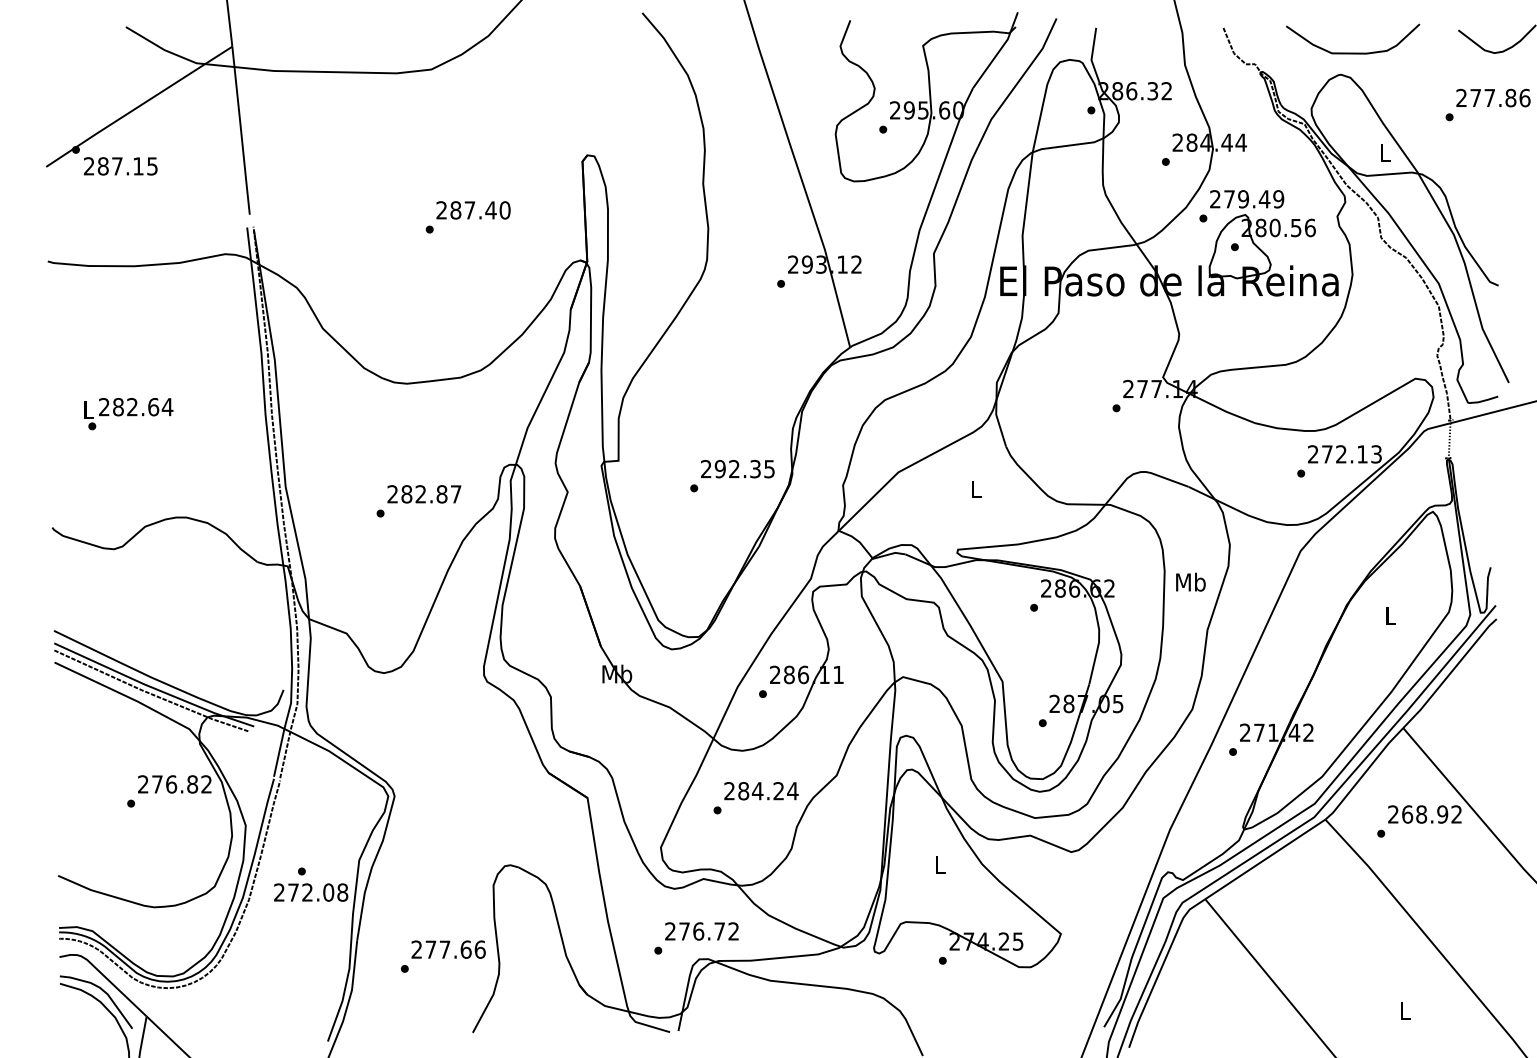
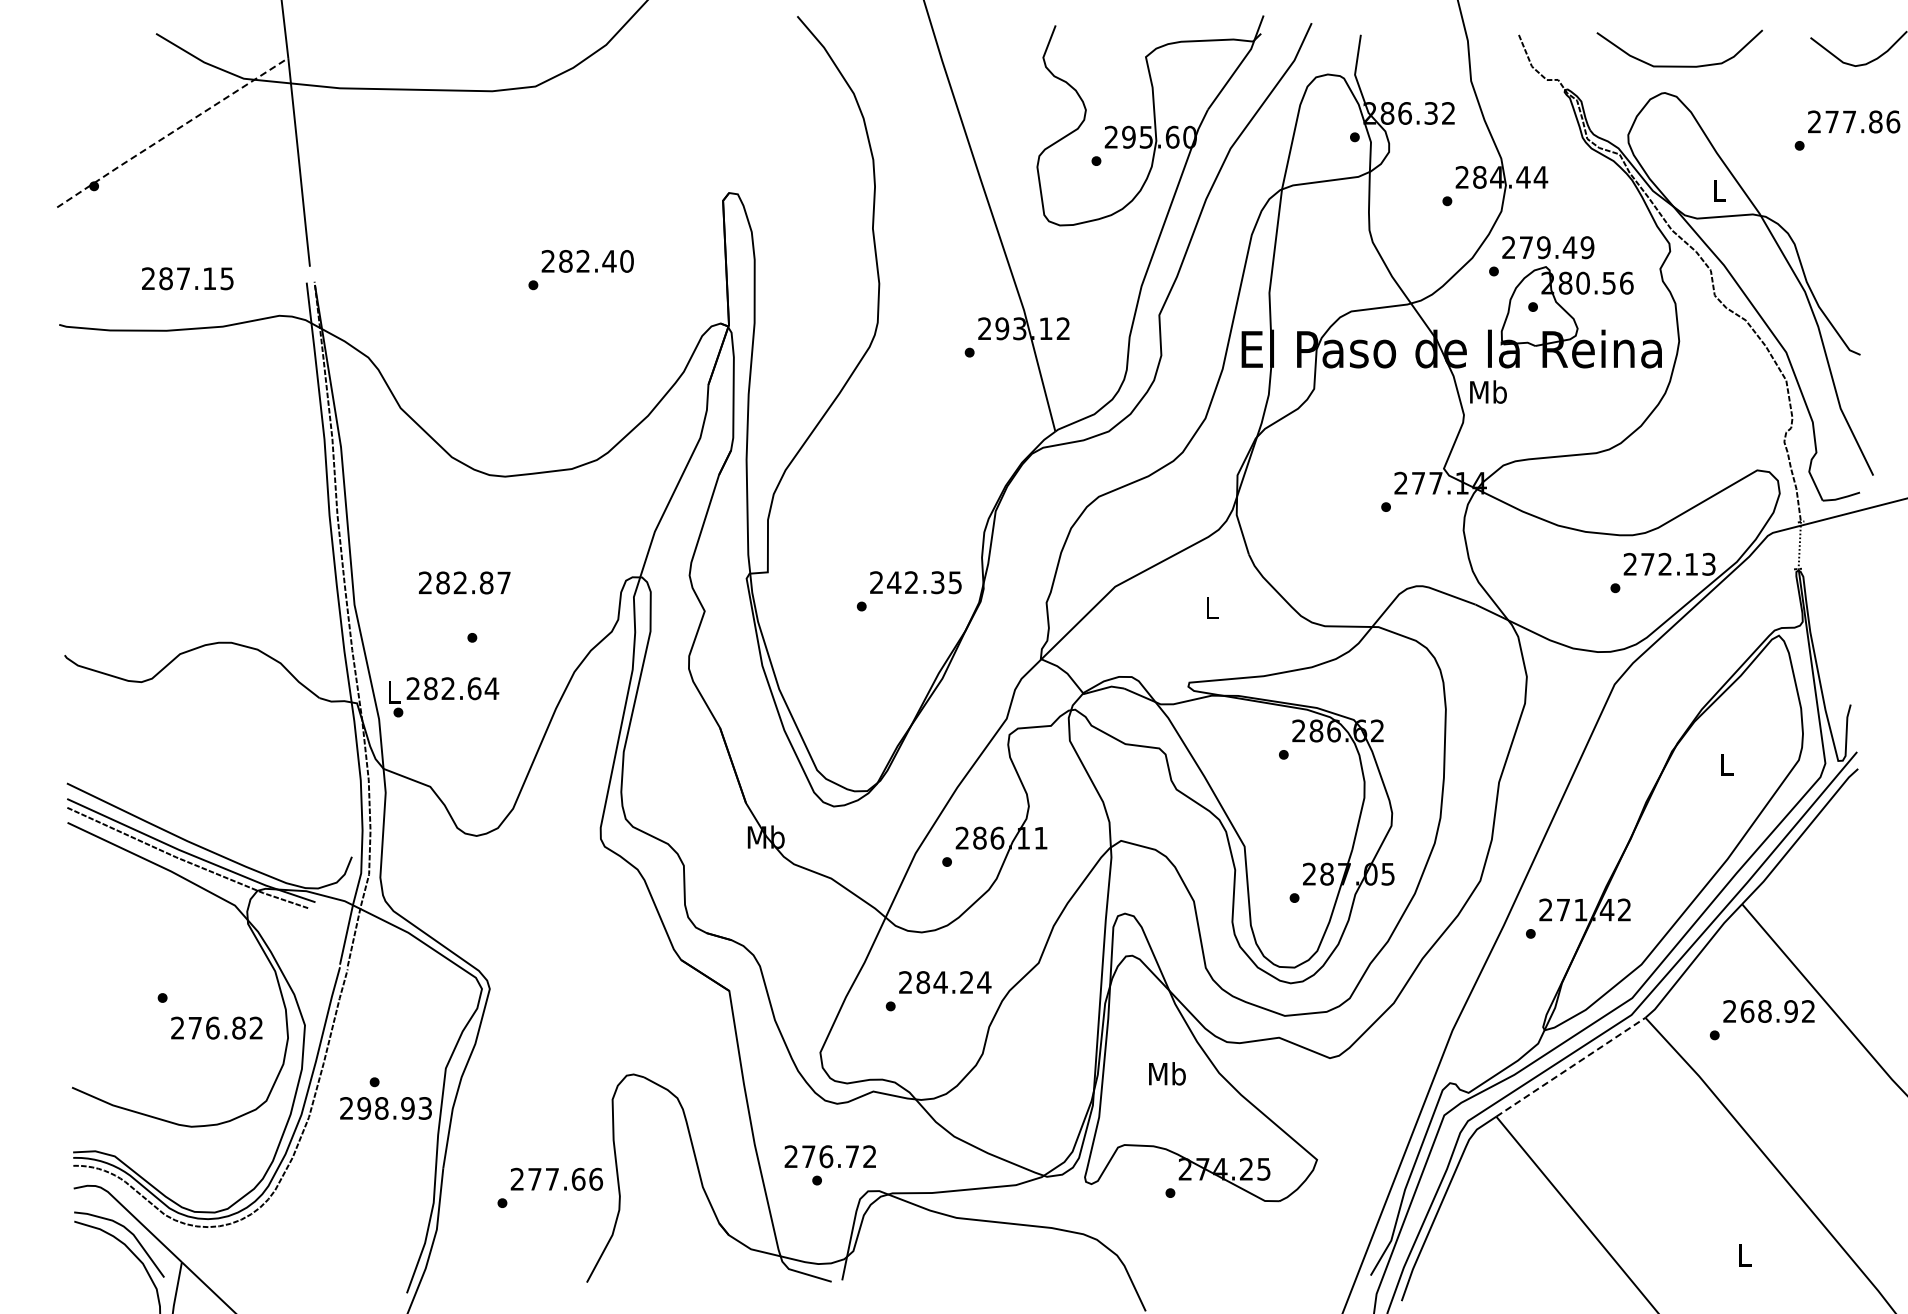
line: (139, 106) -> (172, 132), solid -> dashed
text: (120, 166) -> (187, 278), moved
text: (469, 210) -> (582, 261), 287.40 -> 282.40
text: (129, 414) -> (444, 697), moved
text: (720, 468) -> (894, 582), 292.35 -> 242.35
text: (424, 493) -> (464, 582), moved
text: (1190, 581) -> (1488, 391), moved
text: (174, 783) -> (216, 1027), moved
line: (1265, 858) -> (1571, 1066), solid -> dashed
text: (940, 864) -> (1167, 1073), L -> Mb
text: (317, 892) -> (394, 1108), 272.08 -> 298.93
text: (701, 931) -> (829, 1156), moved

